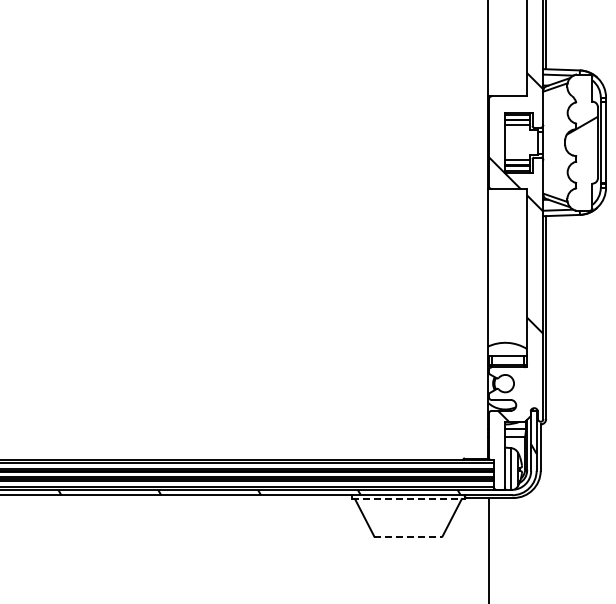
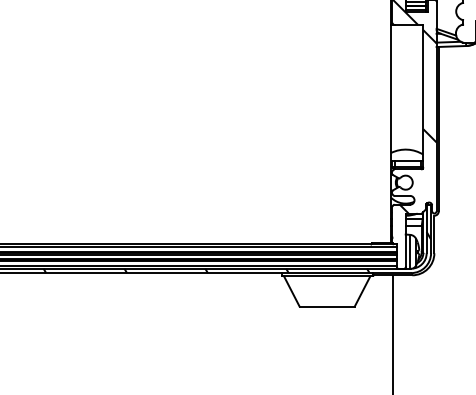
line: (408, 499) -> (327, 276), dashed -> solid
line: (408, 536) -> (327, 306), dashed -> solid

